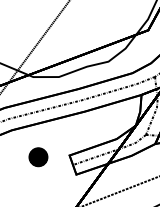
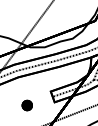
part: (37, 157) -> (26, 105), moved

